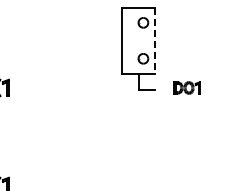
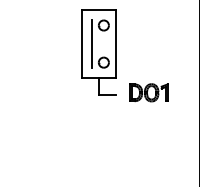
line: (131, 40) -> (91, 43), added
line: (154, 40) -> (115, 43), dashed -> solid
part: (187, 87) -> (149, 92), size x1.43

